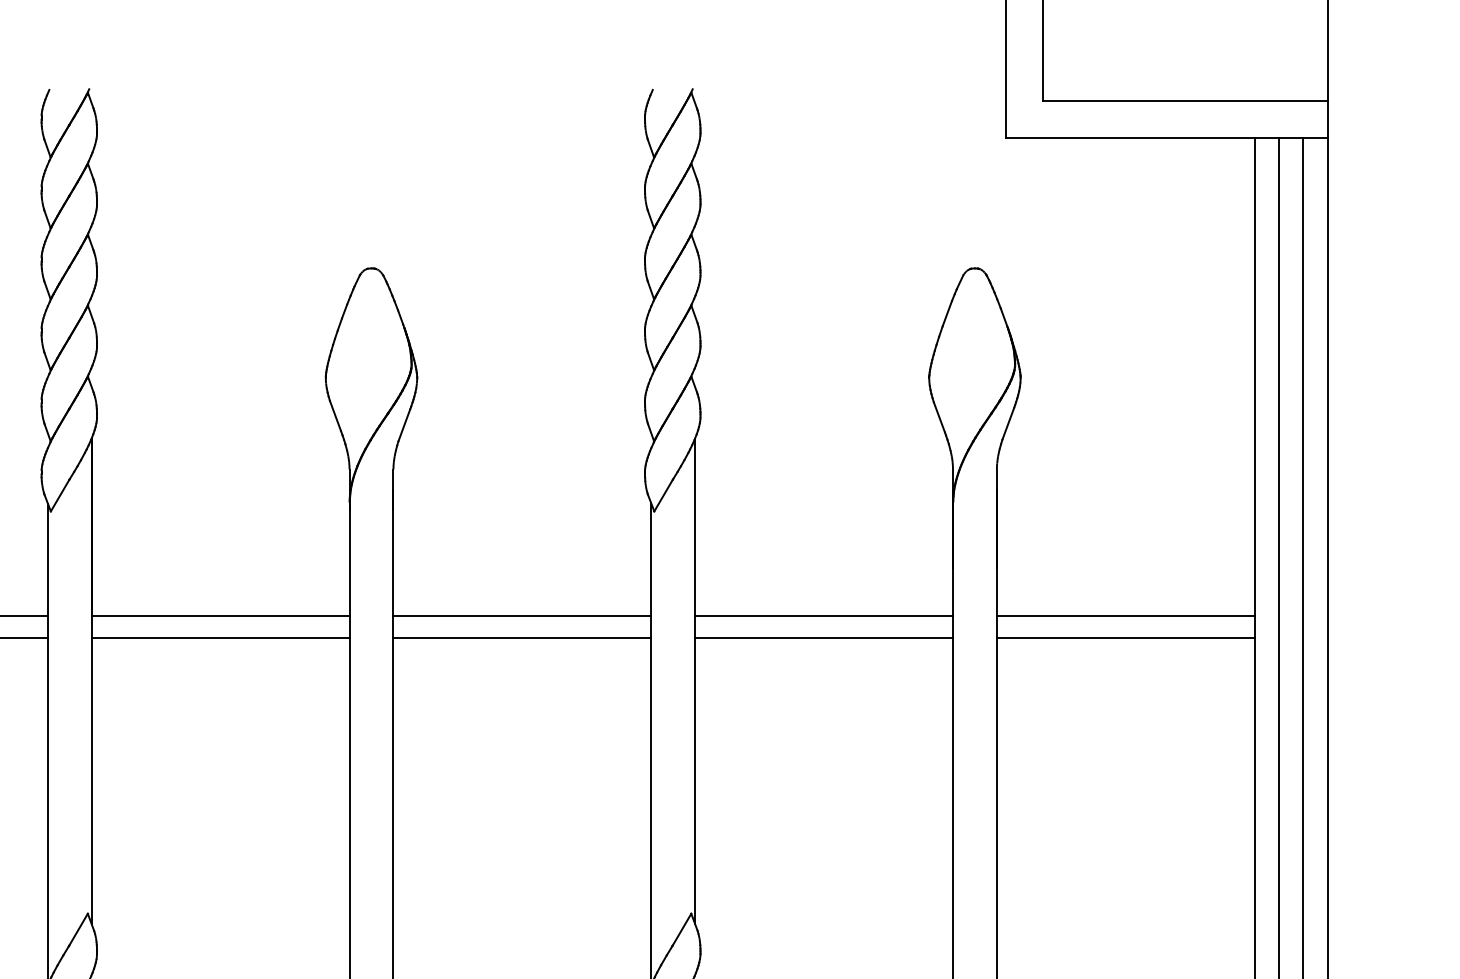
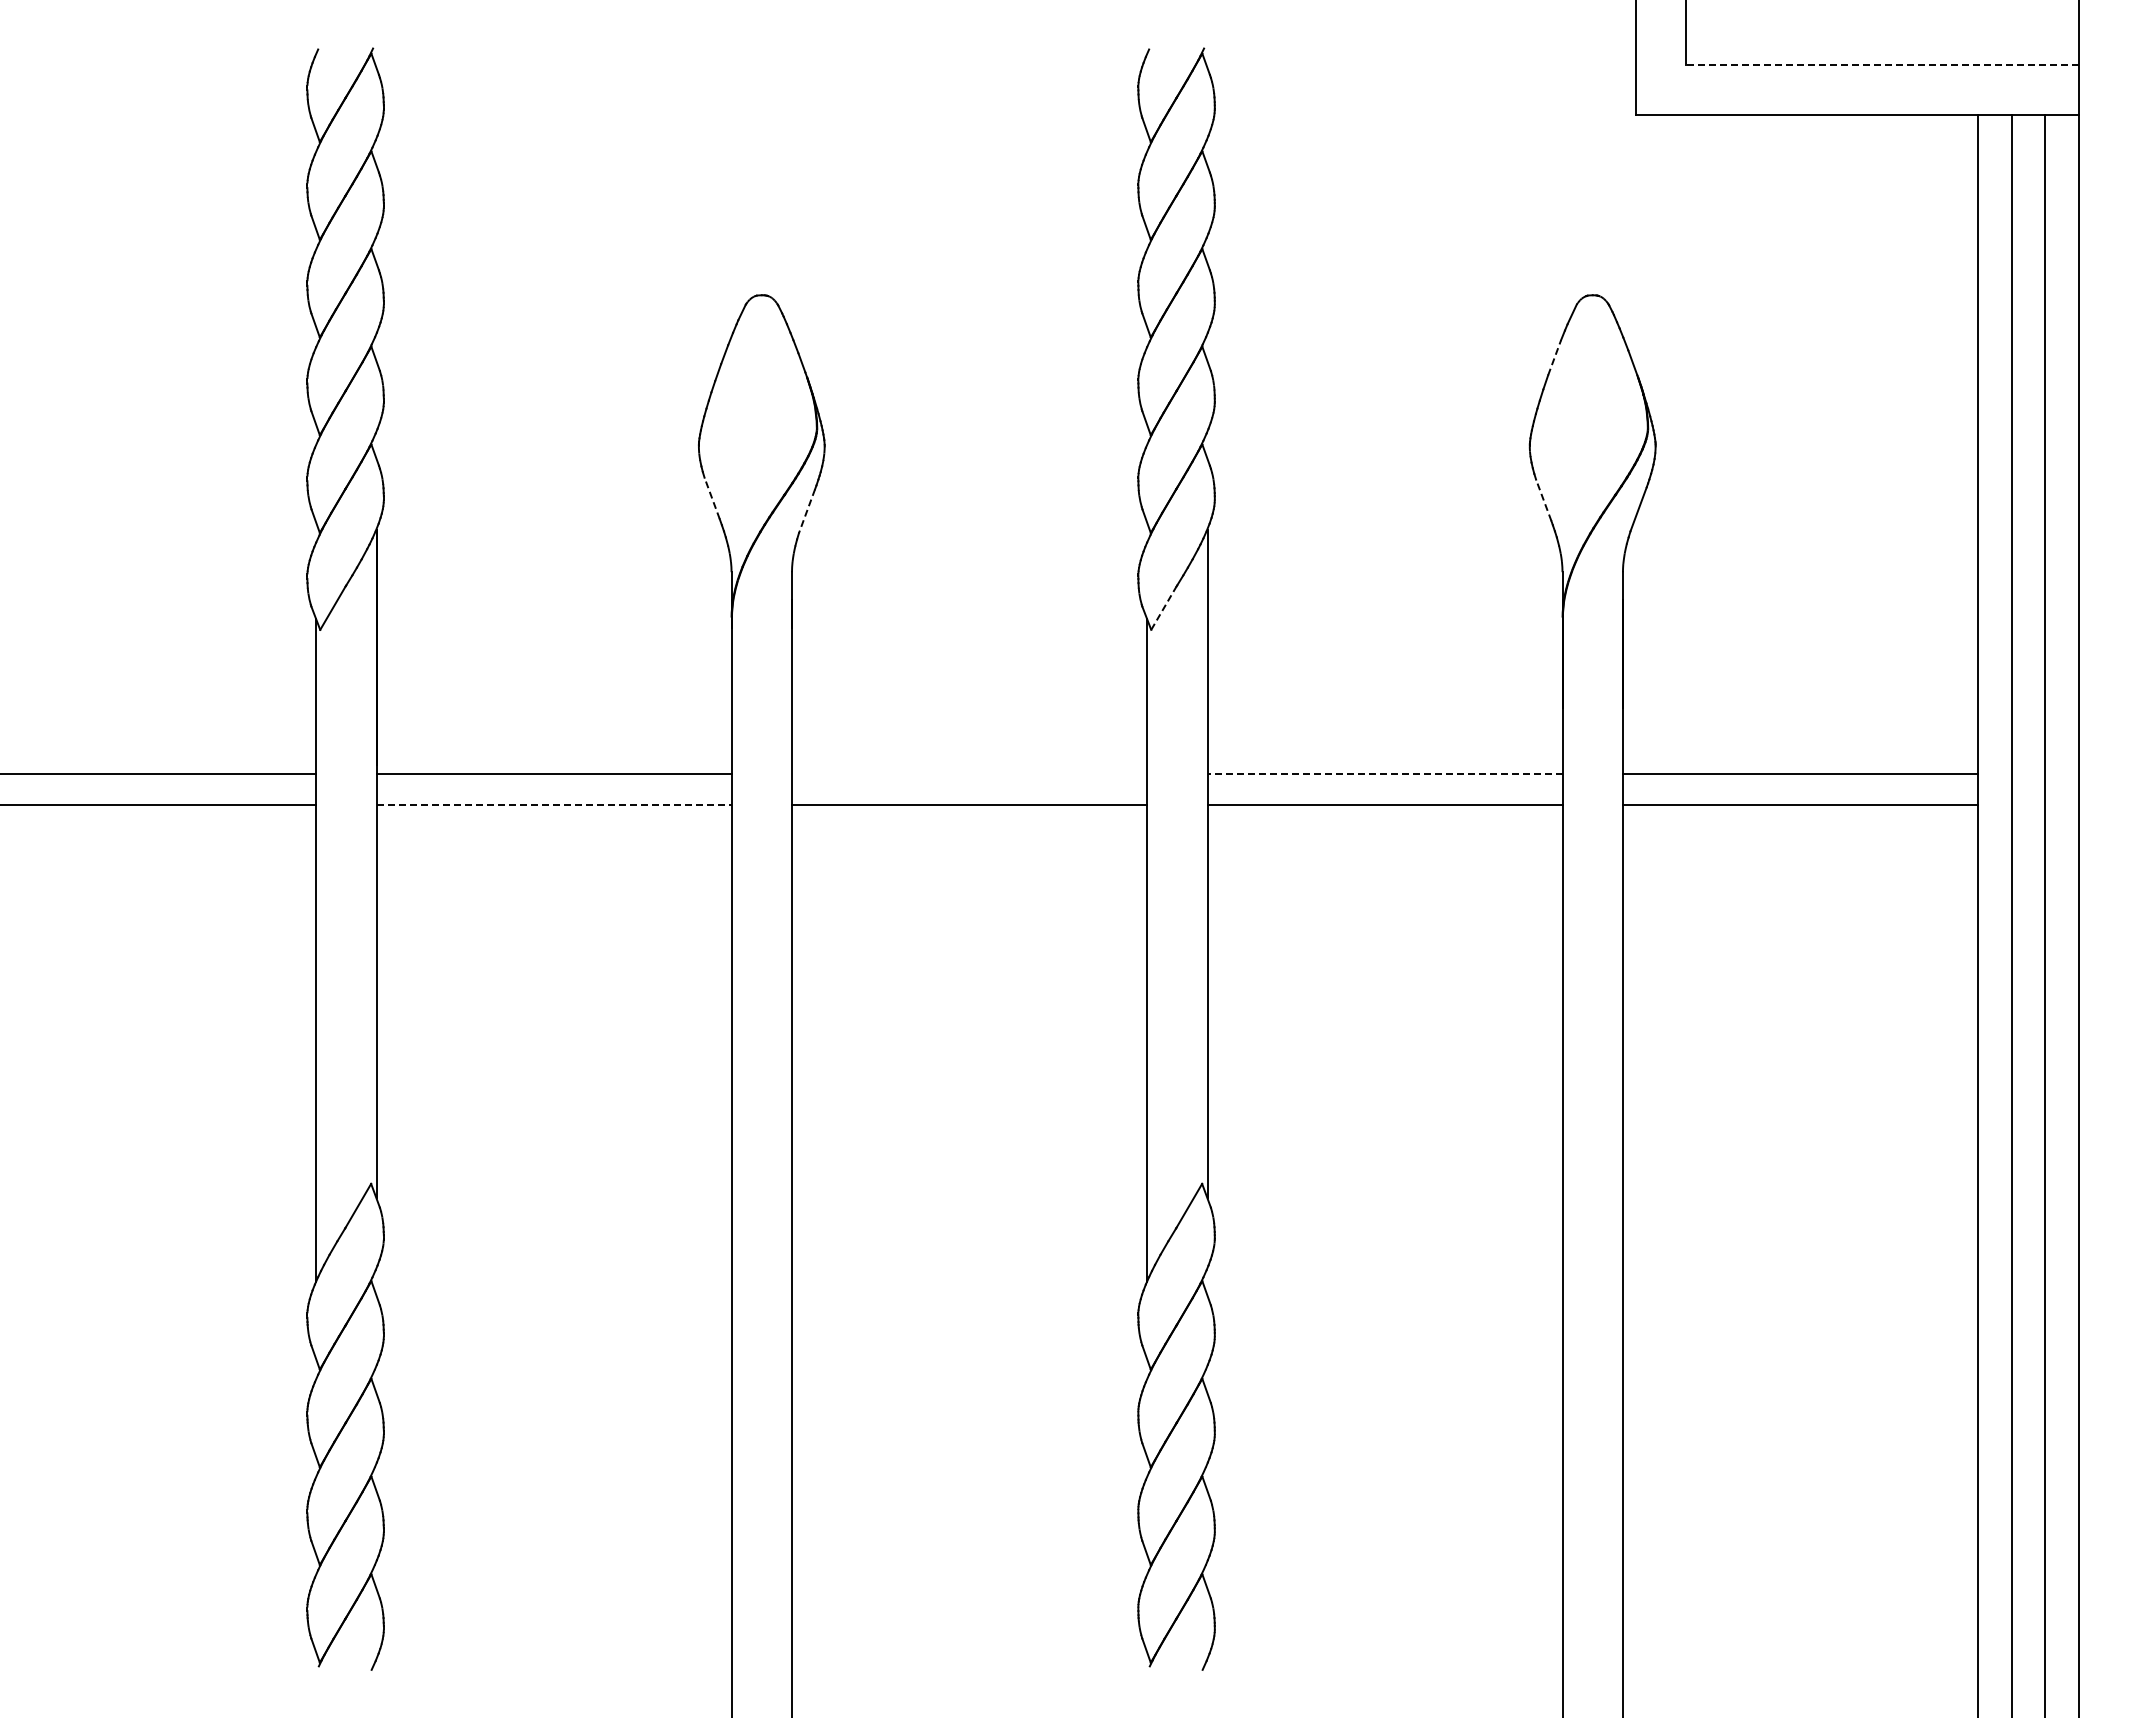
line: (1184, 100) -> (1881, 64), solid -> dashed
line: (947, 313) -> (1554, 357), solid -> dashed
line: (335, 415) -> (711, 497), solid -> dashed
line: (939, 416) -> (1543, 499), solid -> dashed
line: (403, 425) -> (806, 511), solid -> dashed
line: (663, 495) -> (1164, 607), solid -> dashed
line: (522, 616) -> (969, 774), removed
line: (824, 616) -> (1385, 774), solid -> dashed
line: (220, 638) -> (554, 804), solid -> dashed

